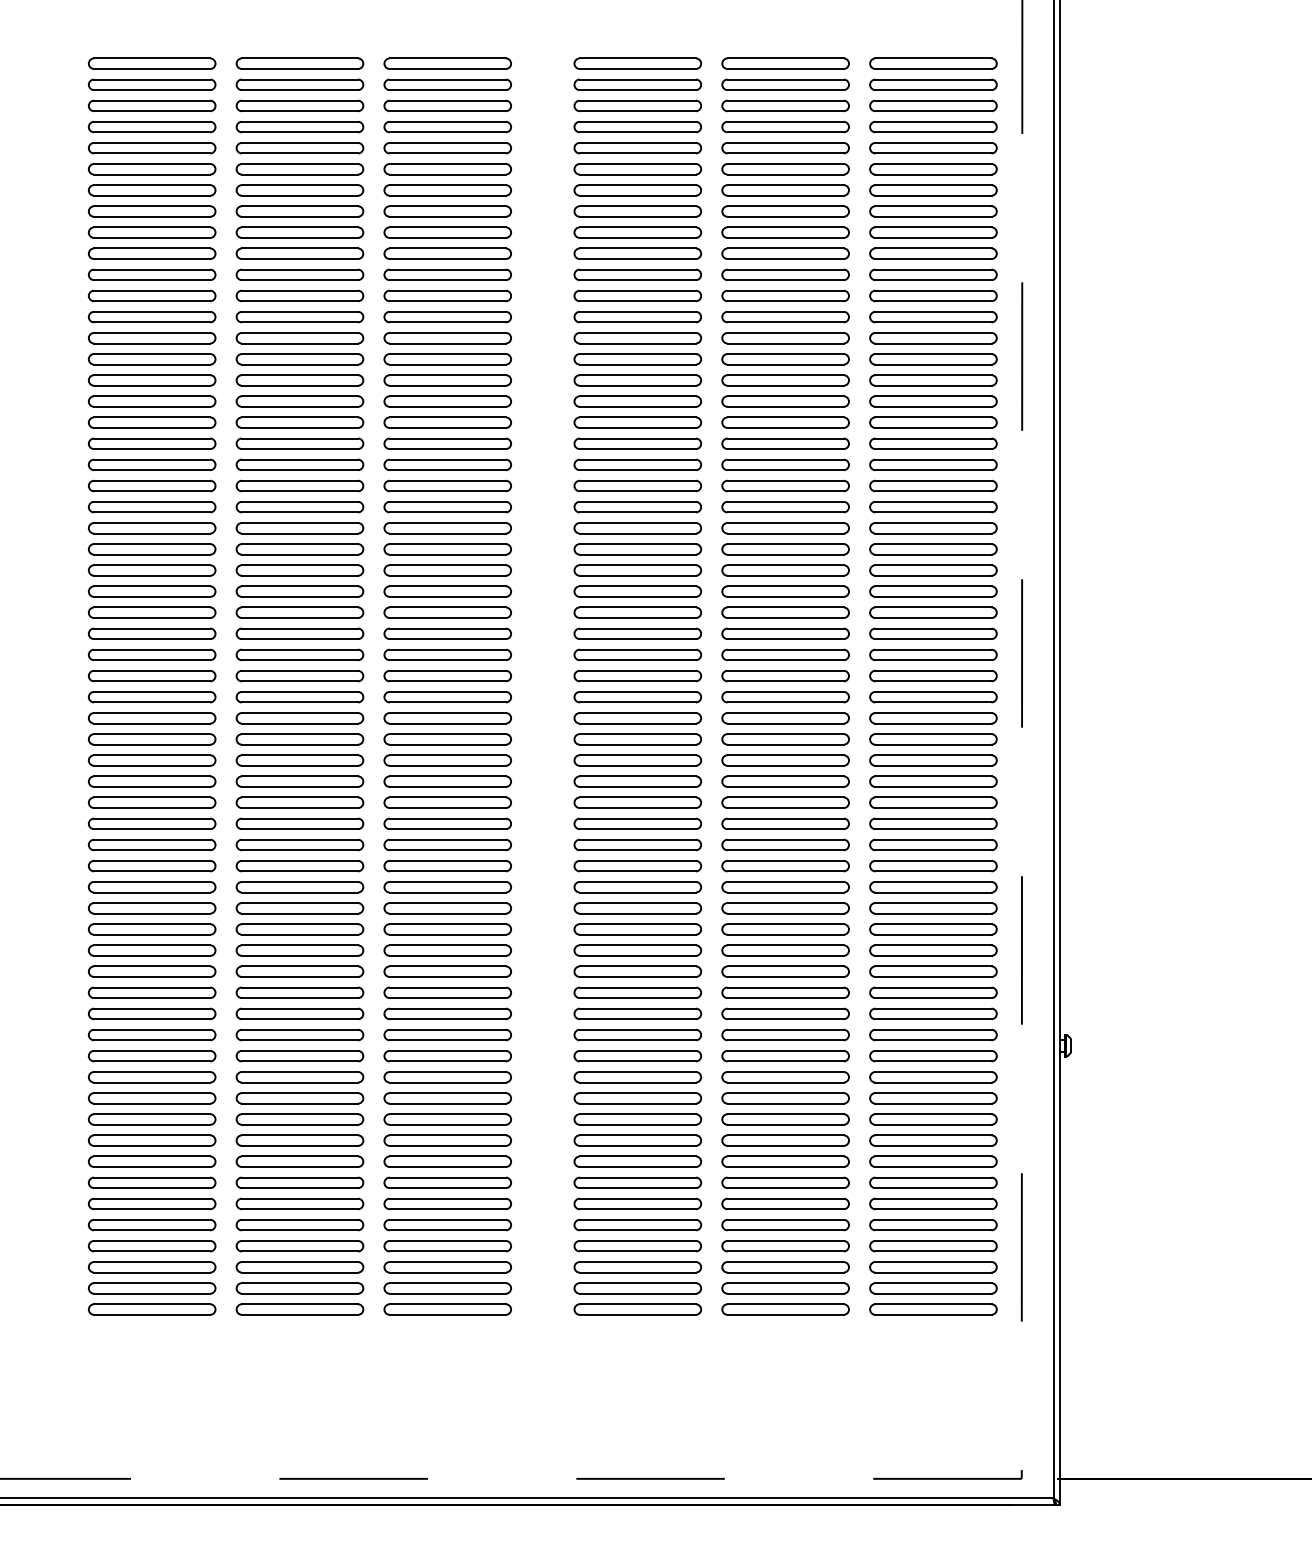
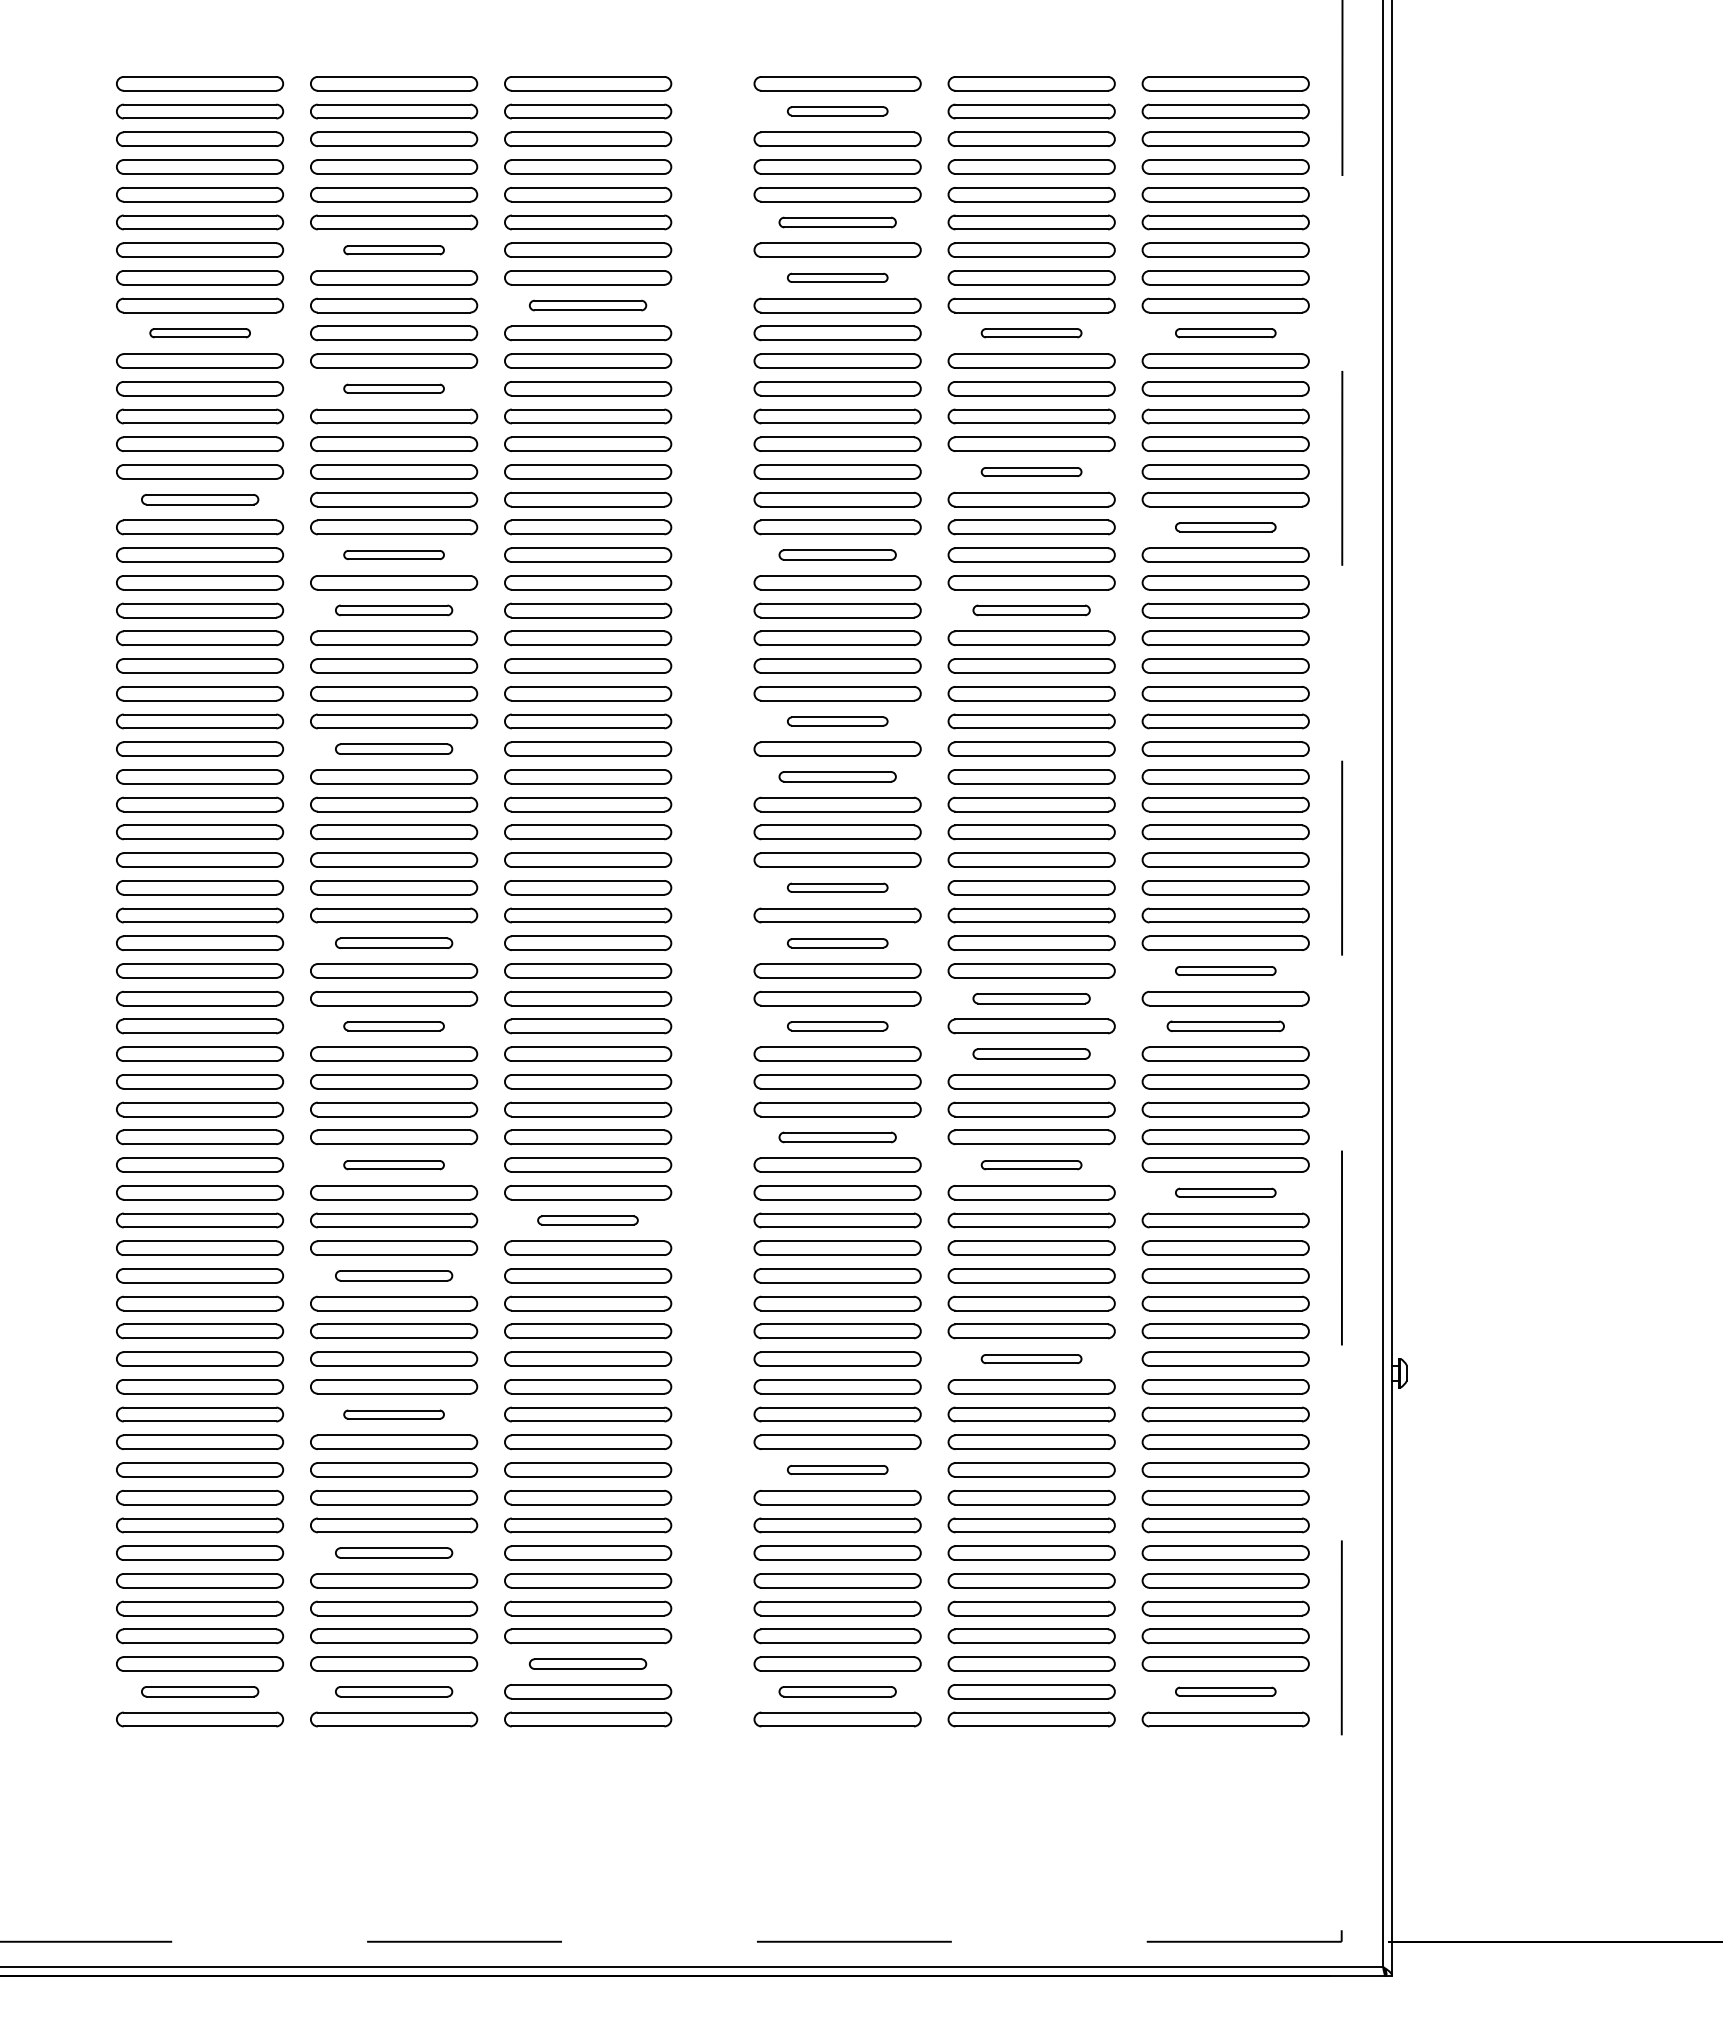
part: (637, 84) -> (837, 111), size x0.6
part: (637, 169) -> (837, 222), size x0.7
part: (299, 190) -> (393, 250), size x0.6
part: (637, 211) -> (837, 277), size x0.6
part: (447, 232) -> (587, 305), size x0.7
part: (152, 253) -> (200, 333), size x0.6
part: (785, 253) -> (1031, 333), size x0.6
part: (933, 253) -> (1225, 333), size x0.6
part: (299, 295) -> (393, 388), size x0.6
part: (785, 359) -> (1031, 472), size x0.6
part: (152, 380) -> (200, 499), size x0.7
part: (933, 401) -> (1225, 527), size x0.6
part: (299, 422) -> (393, 554), size x0.6
part: (637, 422) -> (837, 554), size x0.7
part: (299, 464) -> (393, 610), size x0.7
part: (785, 464) -> (1031, 610), size x0.7
part: (637, 549) -> (837, 721), size x0.6
part: (299, 570) -> (393, 749), size x0.7
part: (637, 591) -> (837, 776), size x0.7
part: (637, 675) -> (837, 887), size x0.6
part: (299, 718) -> (393, 943), size x0.7
part: (637, 718) -> (837, 943), size x0.6
part: (933, 739) -> (1225, 971), size x0.6
part: (785, 760) -> (1031, 998), size x0.7
part: (299, 781) -> (393, 1026), size x0.6
part: (637, 781) -> (837, 1026), size x0.6
part: (933, 781) -> (1225, 1026), size x0.7
part: (785, 802) -> (1031, 1053), size x0.7
part: (637, 866) -> (837, 1137), size x0.7
part: (299, 887) -> (393, 1165), size x0.6
part: (785, 887) -> (1031, 1165), size x0.6
part: (933, 908) -> (1225, 1192), size x0.6
part: (447, 929) -> (587, 1220), size x0.6
part: (299, 971) -> (393, 1275), size x0.7
part: (785, 1034) -> (1031, 1358), size x0.6
part: (299, 1077) -> (393, 1414), size x0.6
part: (637, 1119) -> (837, 1469), size x0.6
part: (299, 1182) -> (393, 1552), size x0.7
part: (447, 1267) -> (587, 1664), size x0.7
part: (152, 1288) -> (200, 1691), size x0.7
part: (299, 1288) -> (393, 1691), size x0.7
part: (637, 1288) -> (837, 1691), size x0.7
part: (933, 1288) -> (1225, 1691), size x0.6

